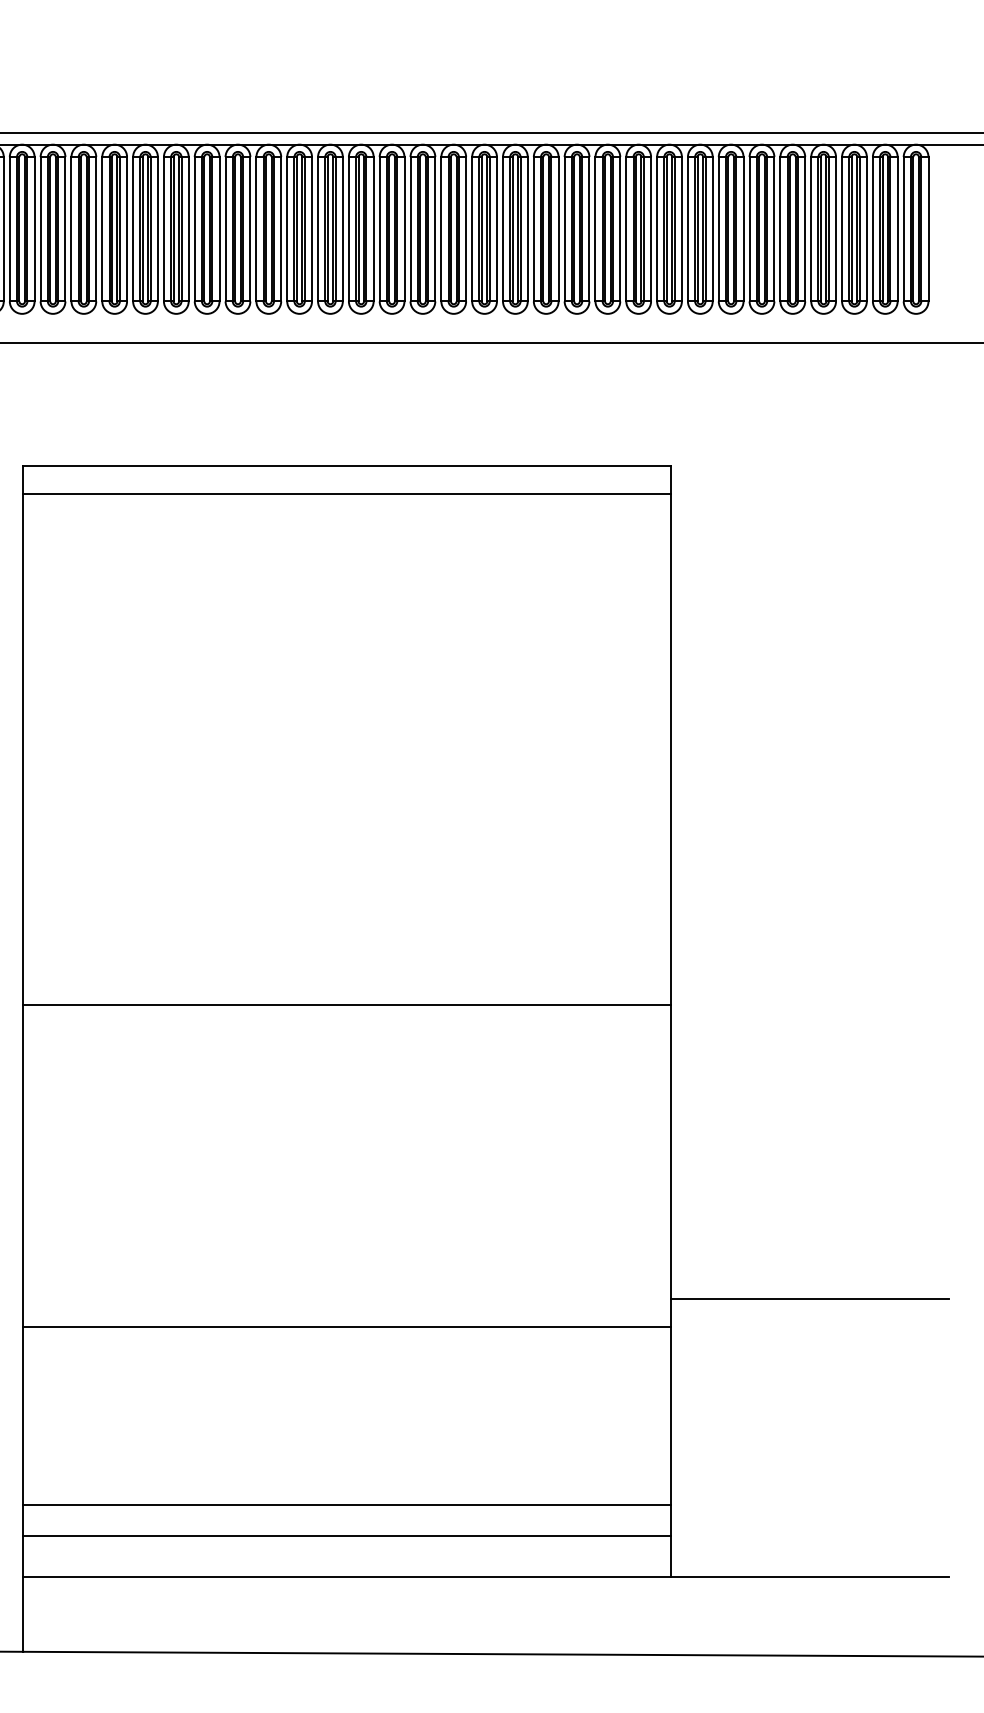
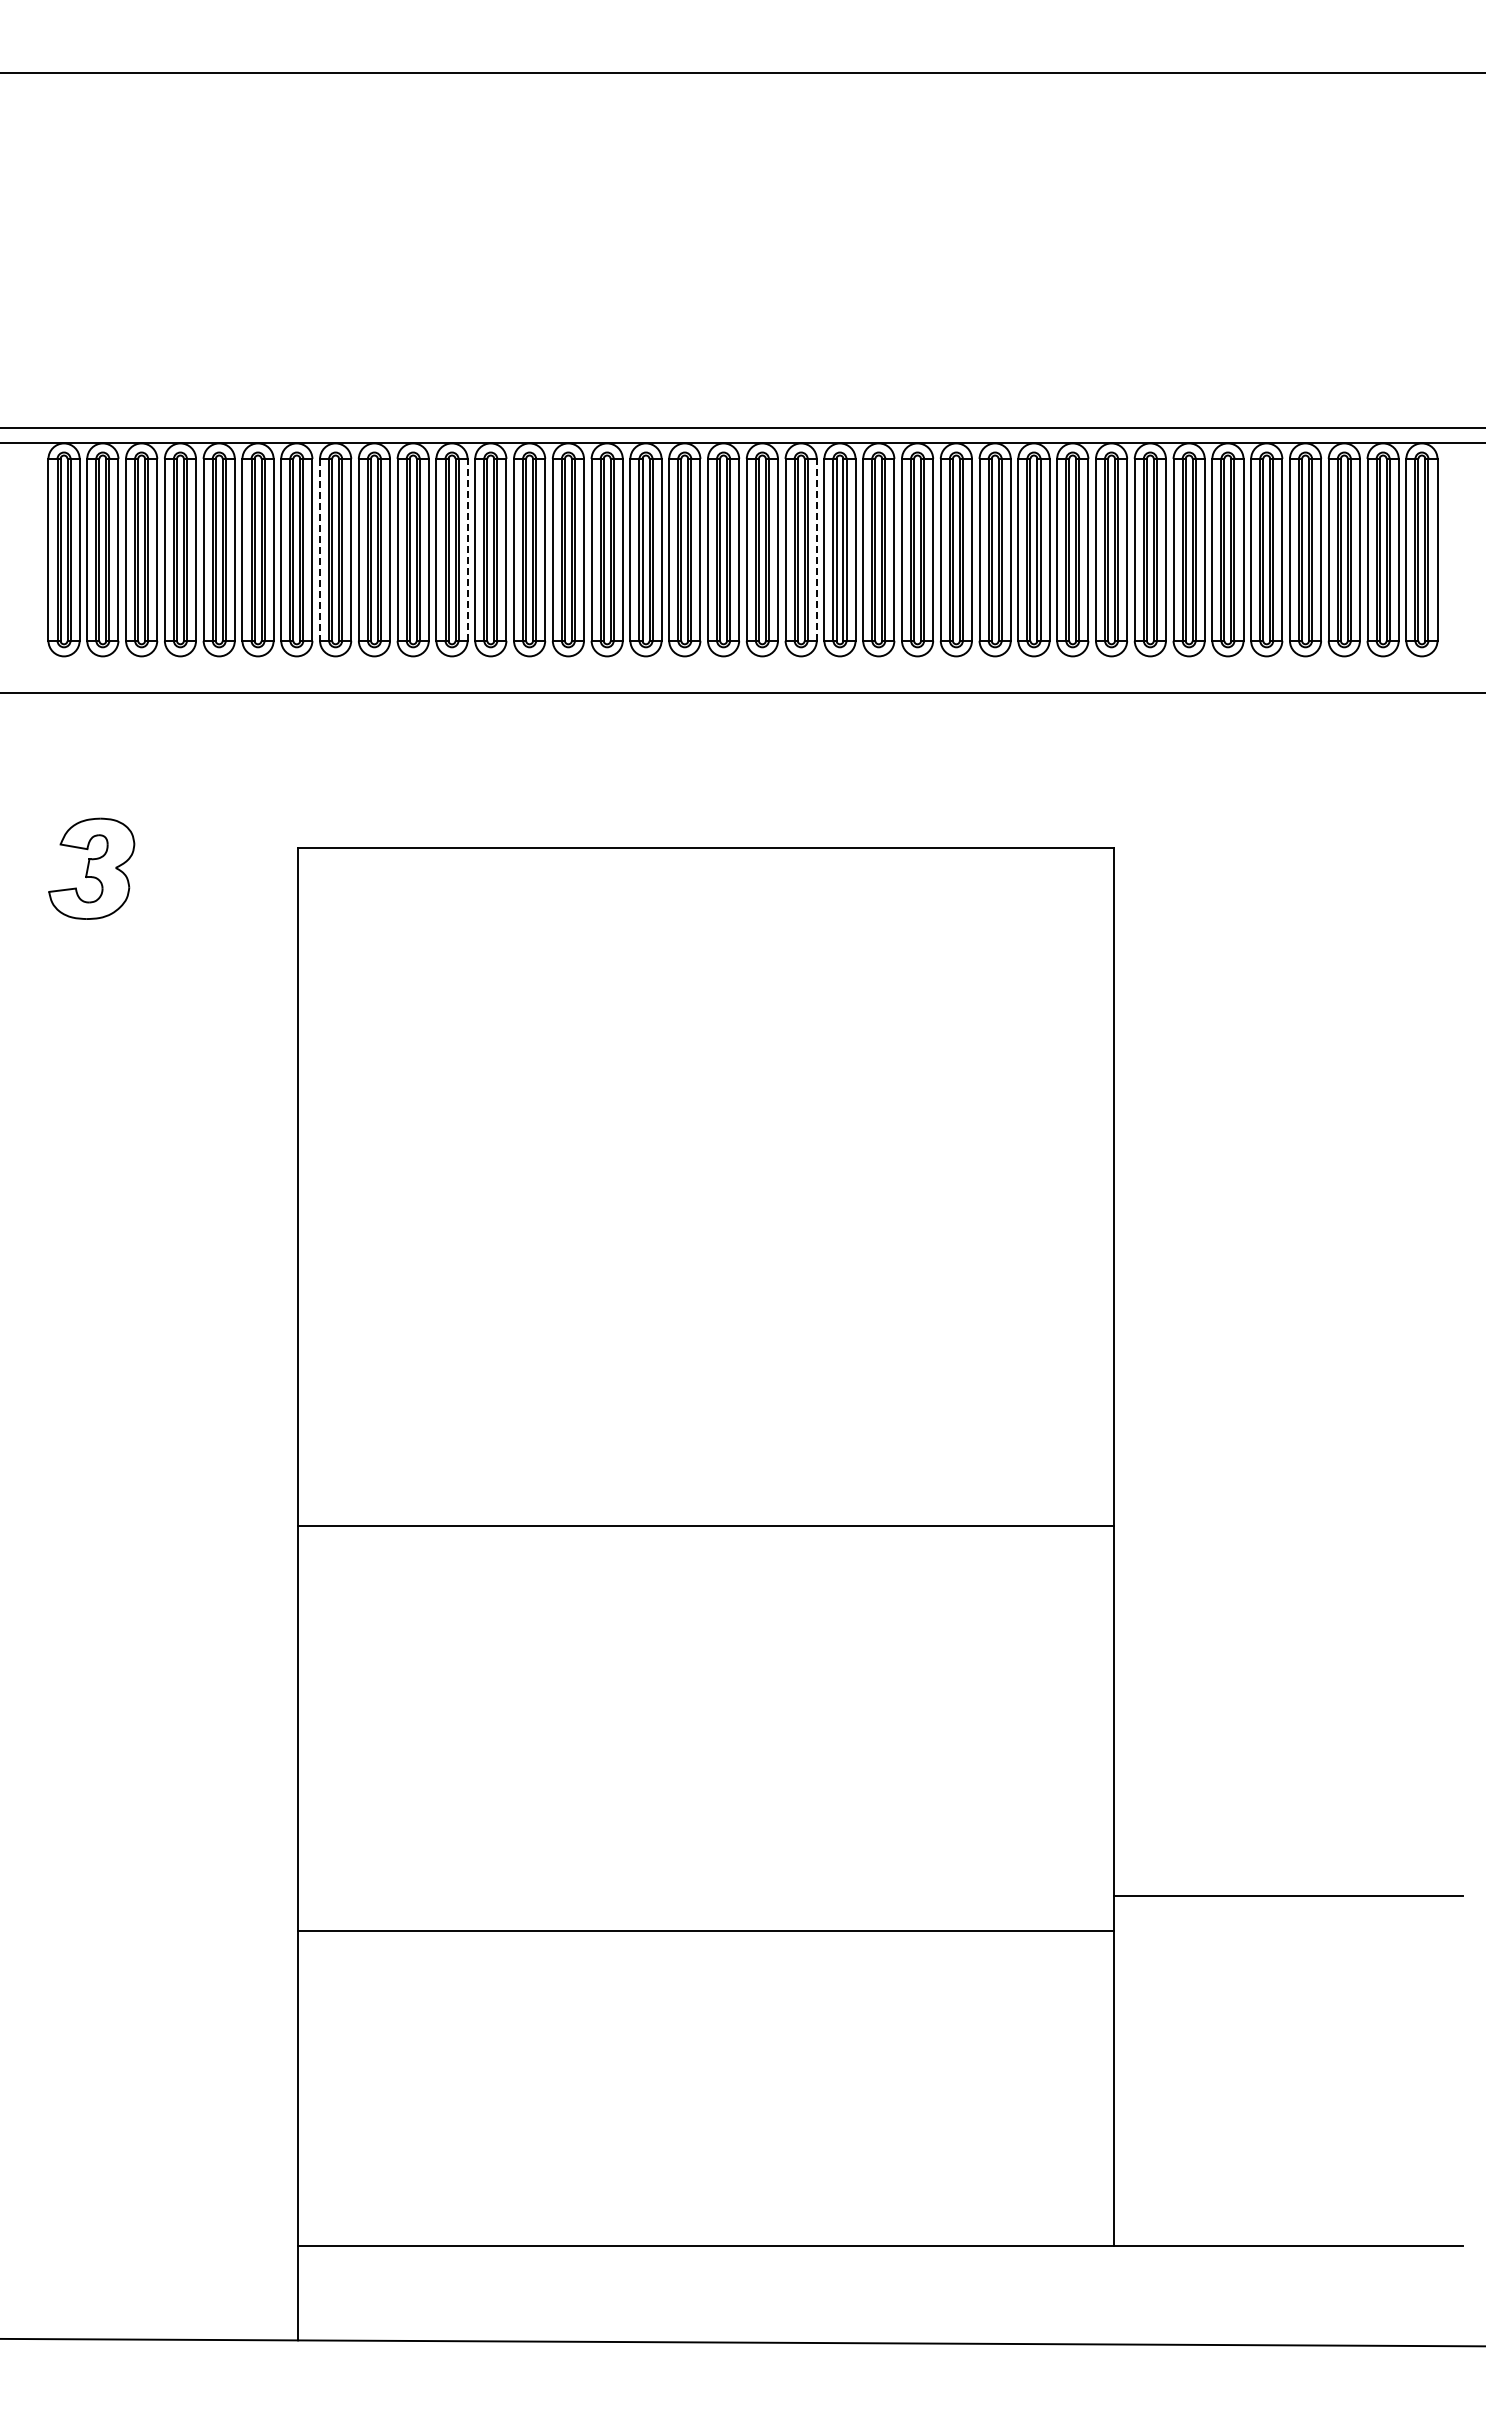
line: (41, 228) -> (320, 549), solid -> dashed
line: (157, 228) -> (467, 549), solid -> dashed
line: (435, 228) -> (816, 549), solid -> dashed
line: (346, 493) -> (705, 882), removed
line: (346, 1504) -> (705, 2155), removed
line: (346, 1535) -> (705, 2194), removed

